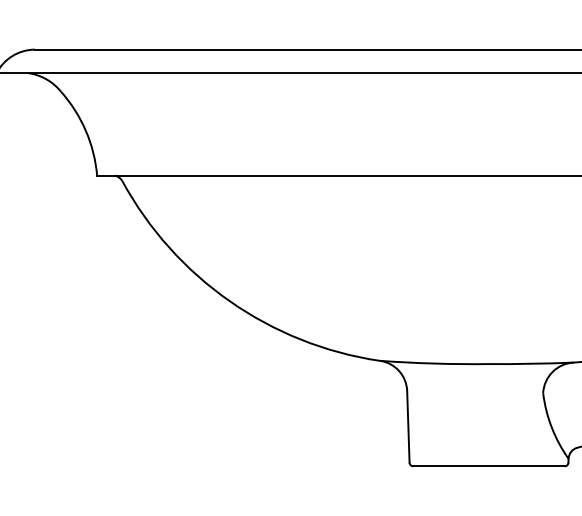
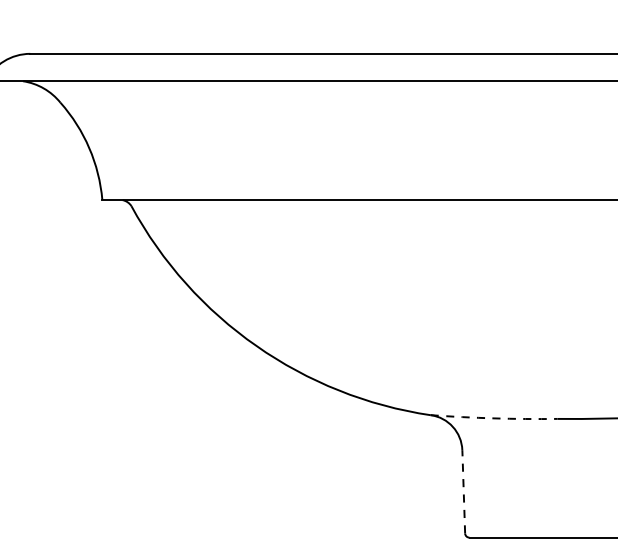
arc: (434, 363) -> (494, 418), solid -> dashed
line: (408, 426) -> (463, 491), solid -> dashed

